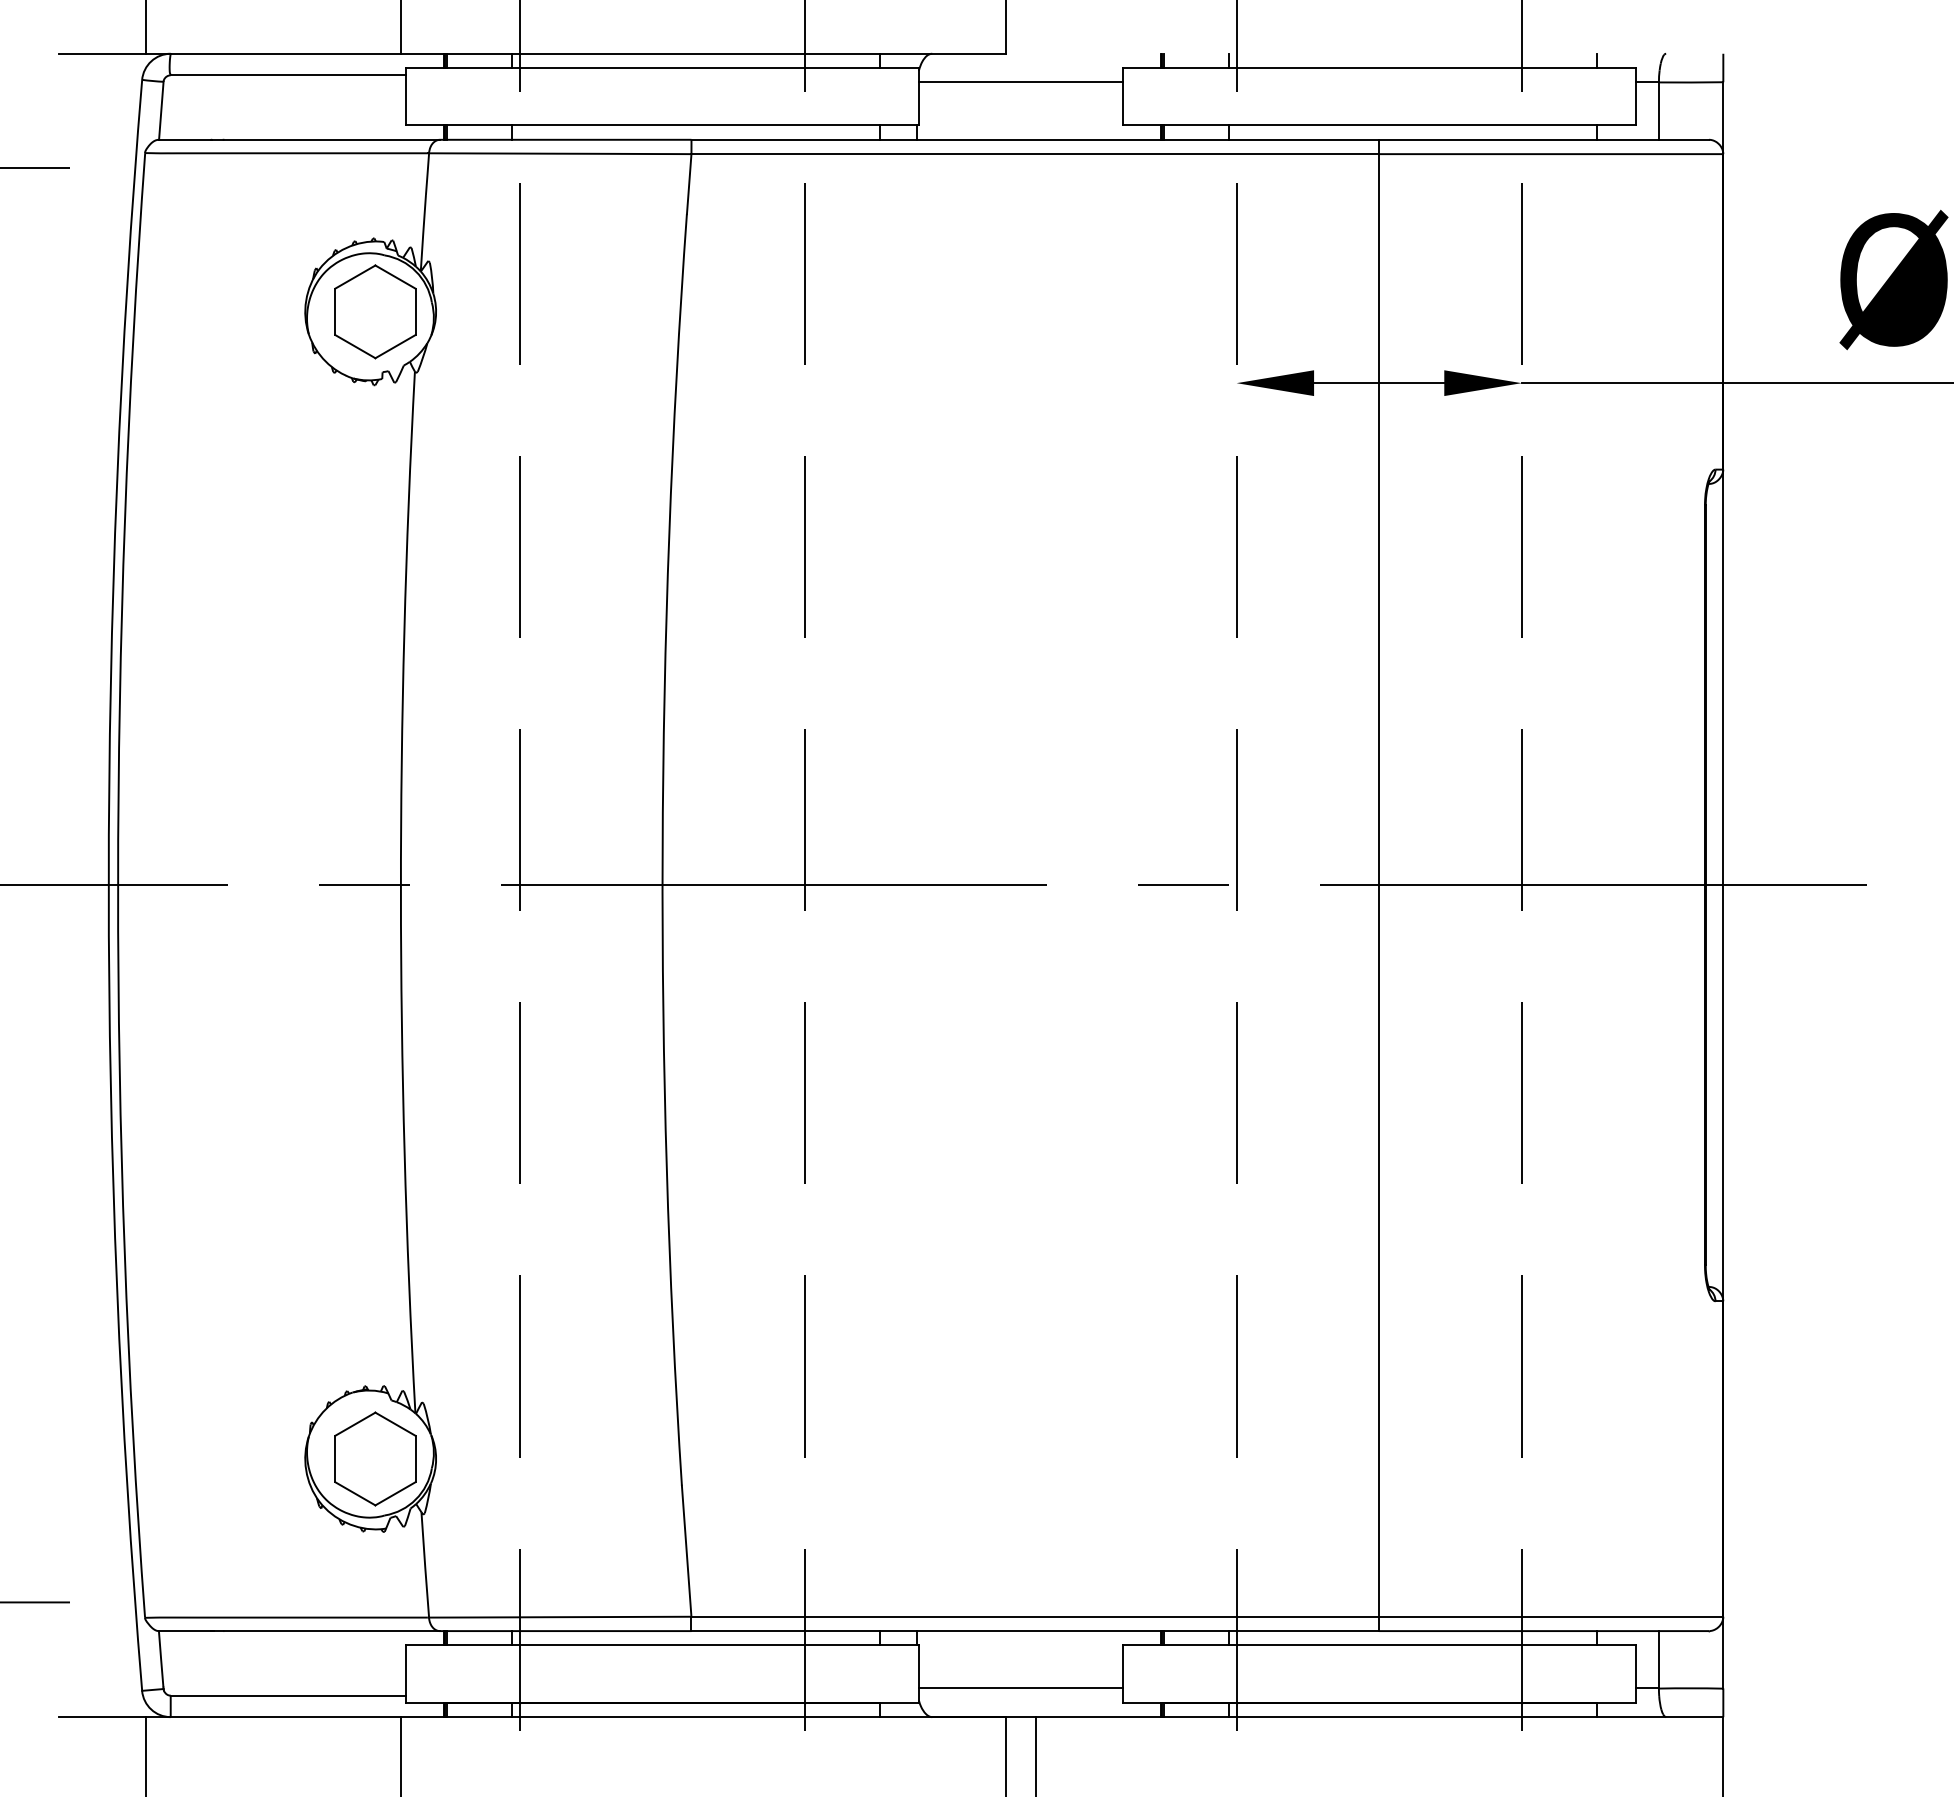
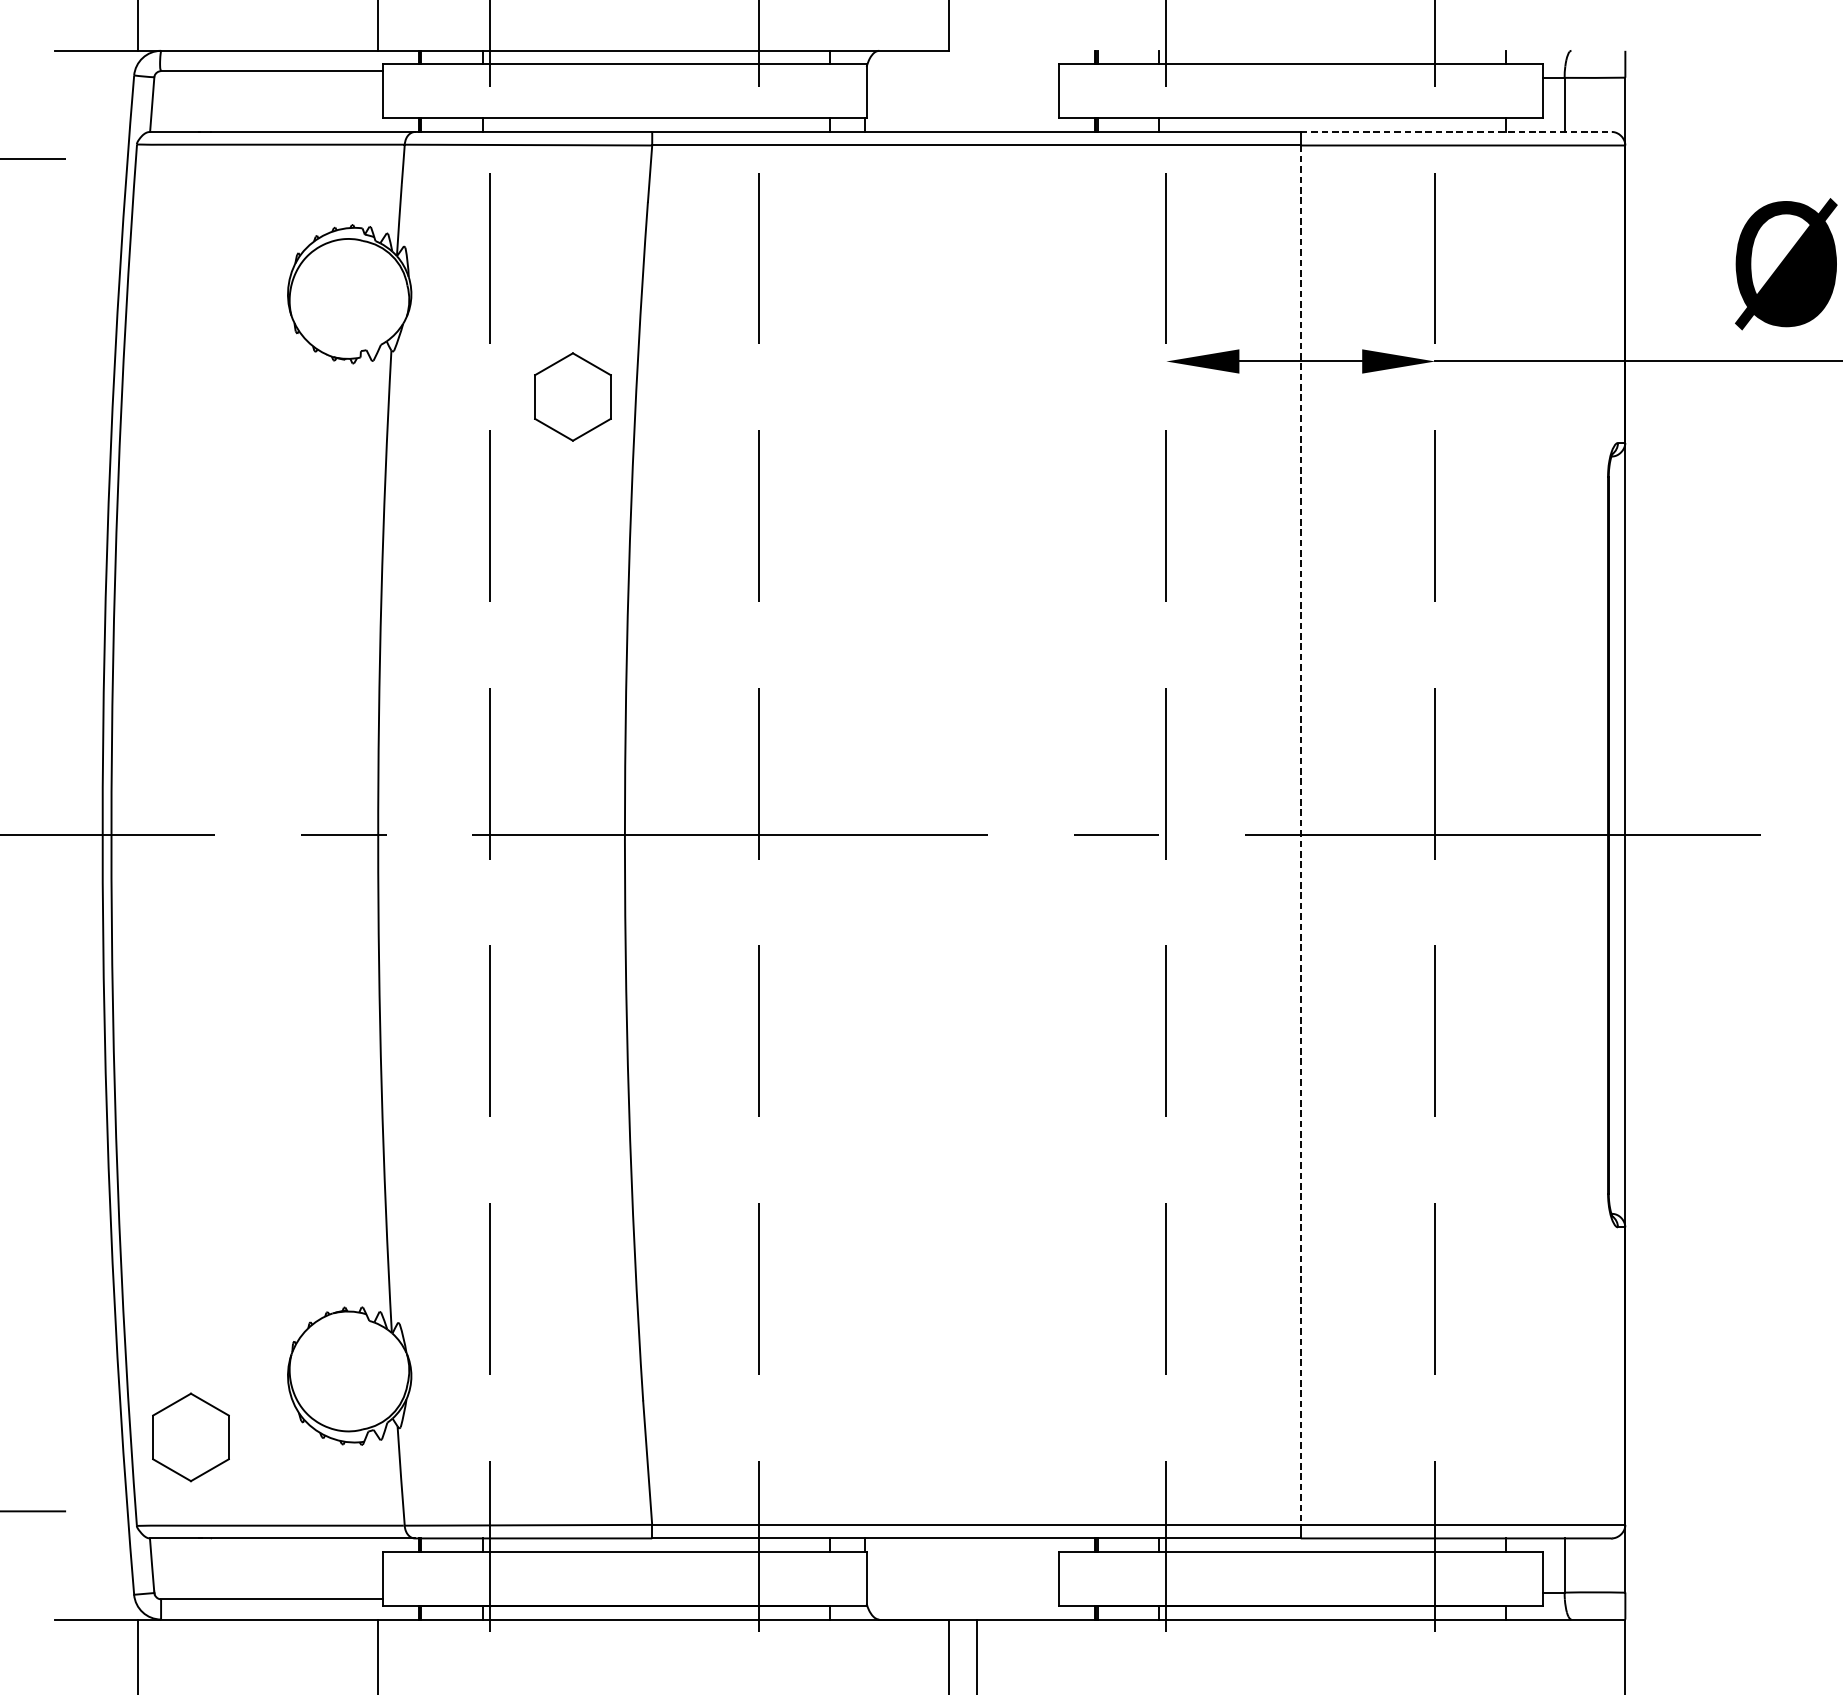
line: (1020, 82) -> (962, 77), removed
line: (1544, 139) -> (1456, 131), solid -> dashed
part: (375, 311) -> (573, 396), moved
line: (1379, 885) -> (1301, 835), solid -> dashed
part: (375, 1458) -> (191, 1436), moved
line: (1020, 1688) -> (962, 1592), removed

